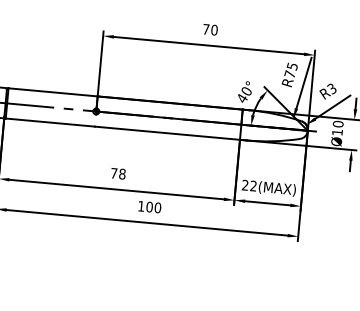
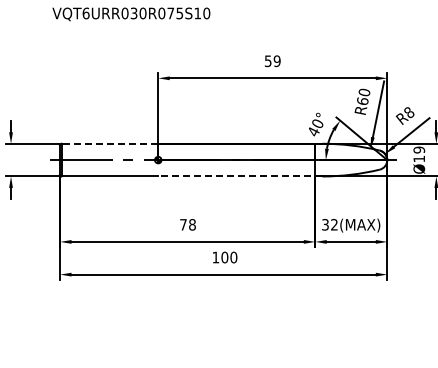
text: (210, 30) -> (272, 61), 70 -> 59
text: (291, 70) -> (363, 96), R75 -> R60
text: (331, 88) -> (408, 112), R3 -> R8
line: (52, 92) -> (109, 143), solid -> dashed
text: (338, 123) -> (419, 149), Ø10 -> Ø19
line: (169, 133) -> (239, 176), solid -> dashed
text: (245, 185) -> (325, 224), 22(MAX) -> 32(MAX)

